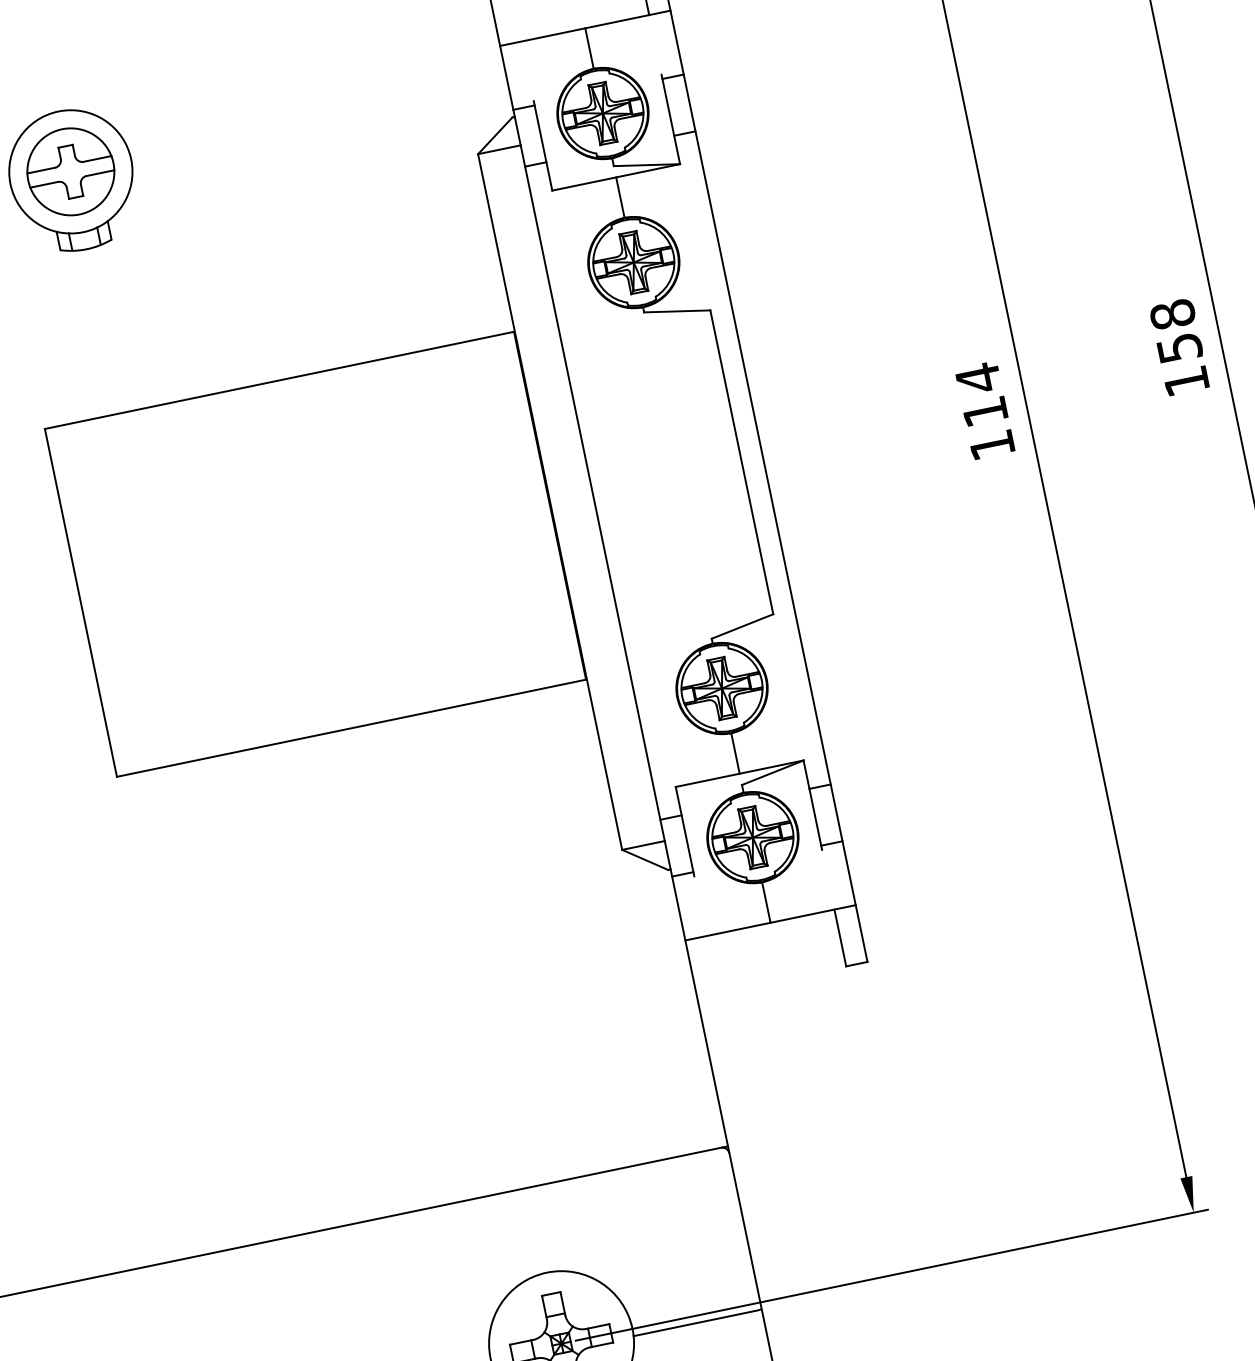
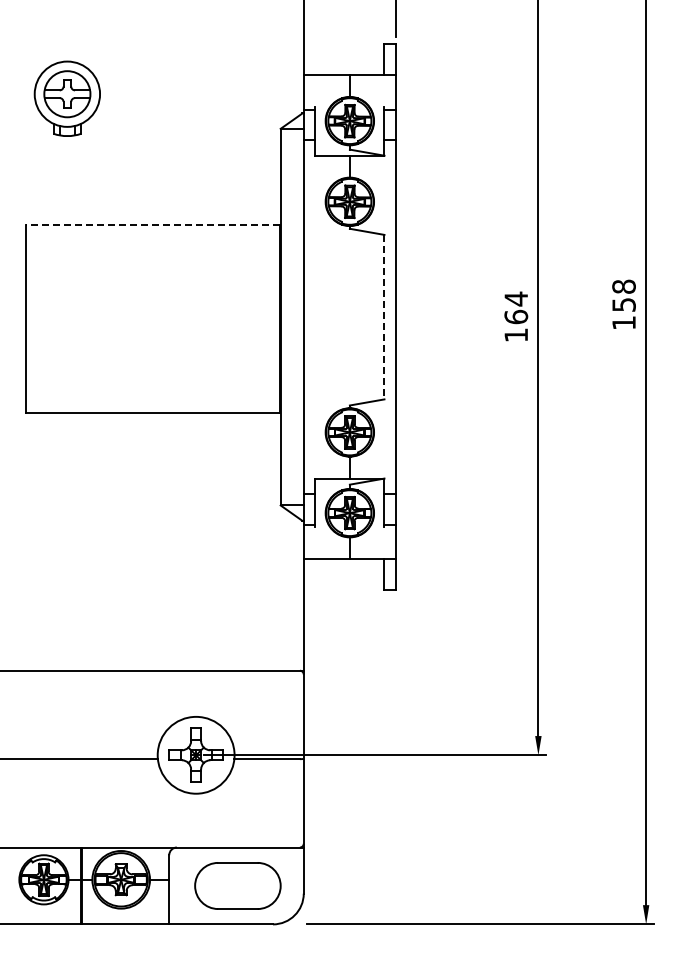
line: (279, 379) -> (153, 224), solid -> dashed
text: (985, 410) -> (516, 316), 114 -> 164
line: (742, 462) -> (384, 317), solid -> dashed

